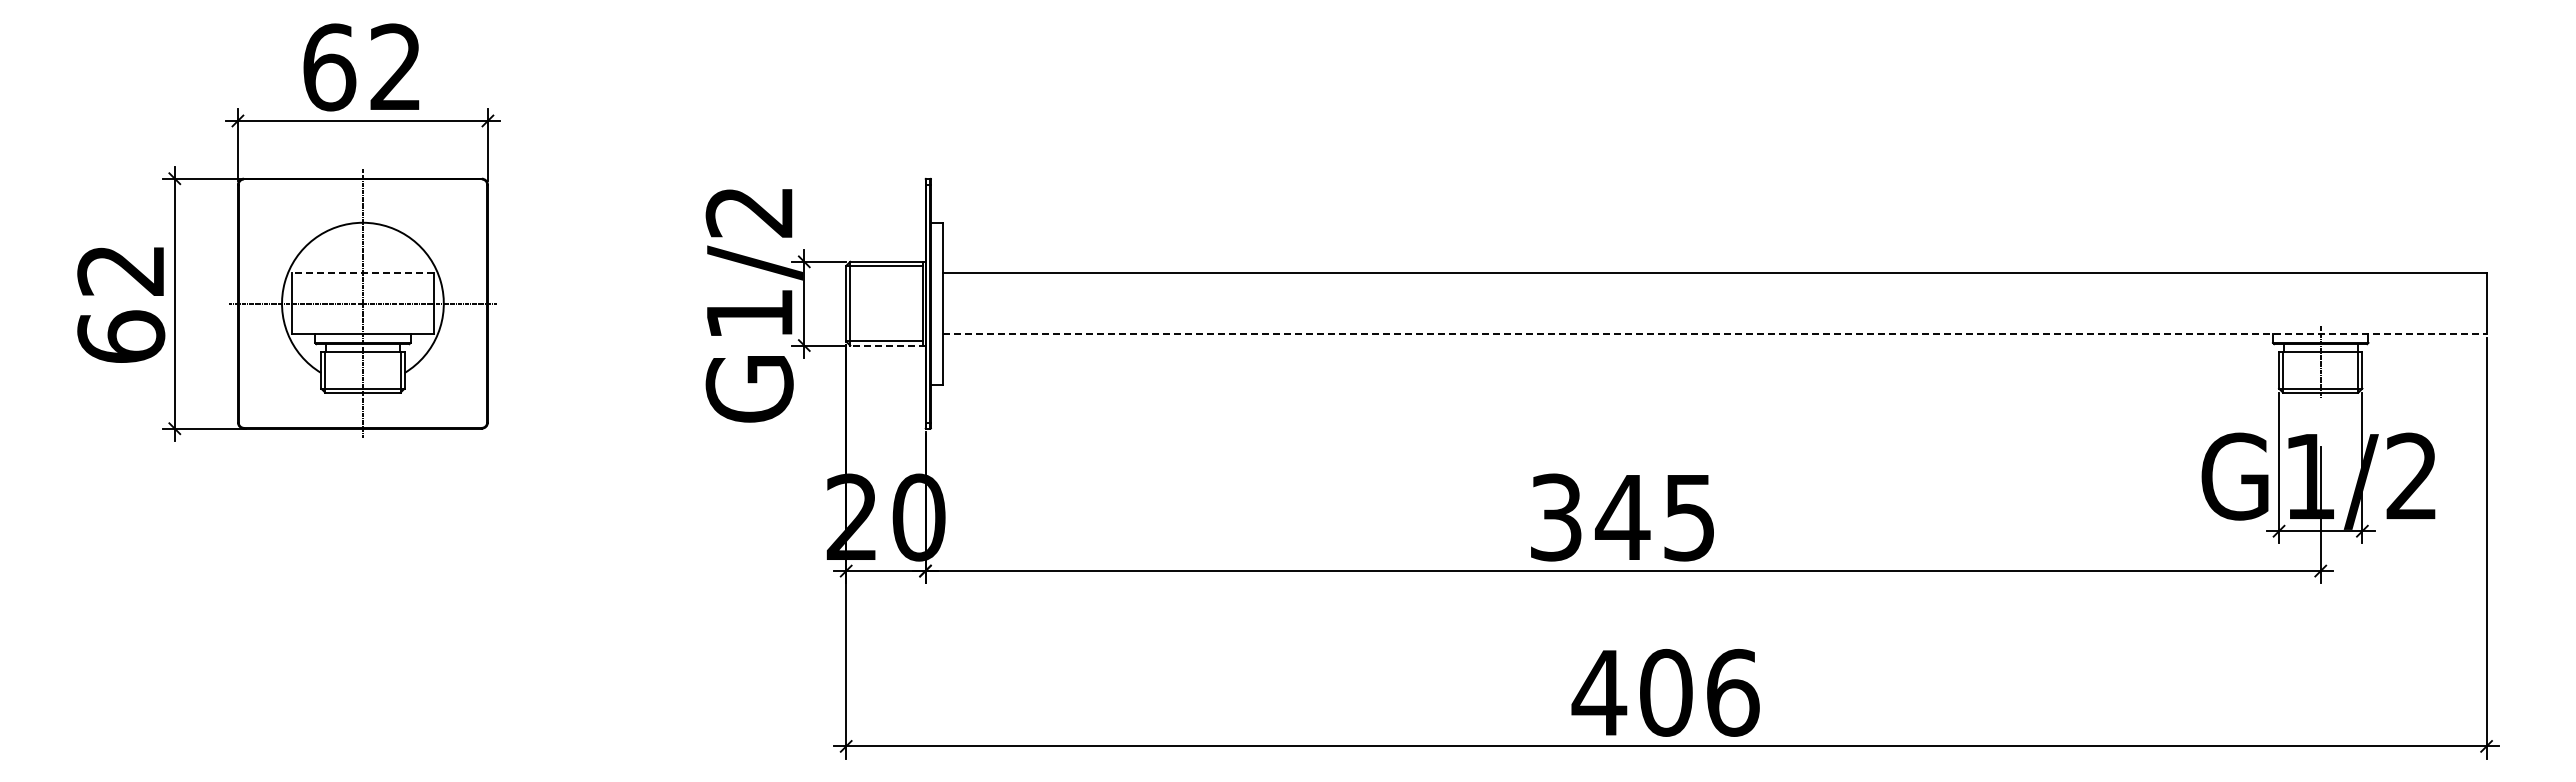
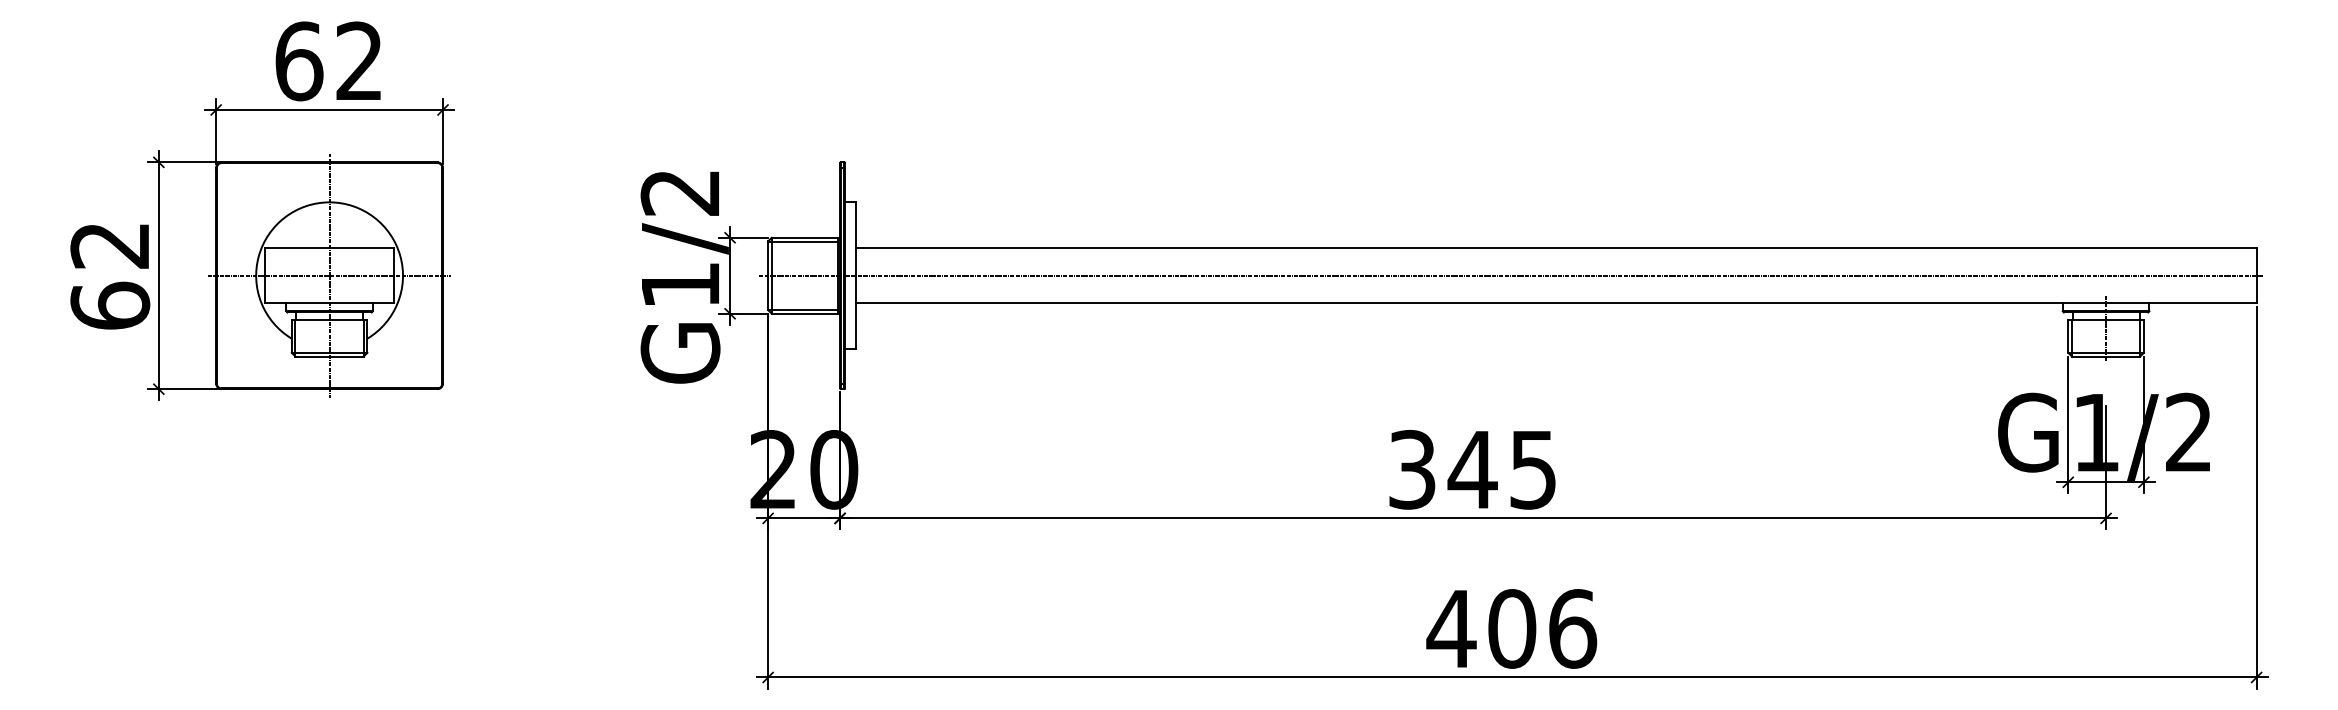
line: (362, 273) -> (329, 248), dashed -> solid
line: (1664, 303) -> (1510, 275), added
line: (1714, 334) -> (1556, 303), dashed -> solid
line: (887, 345) -> (805, 313), dashed -> solid

